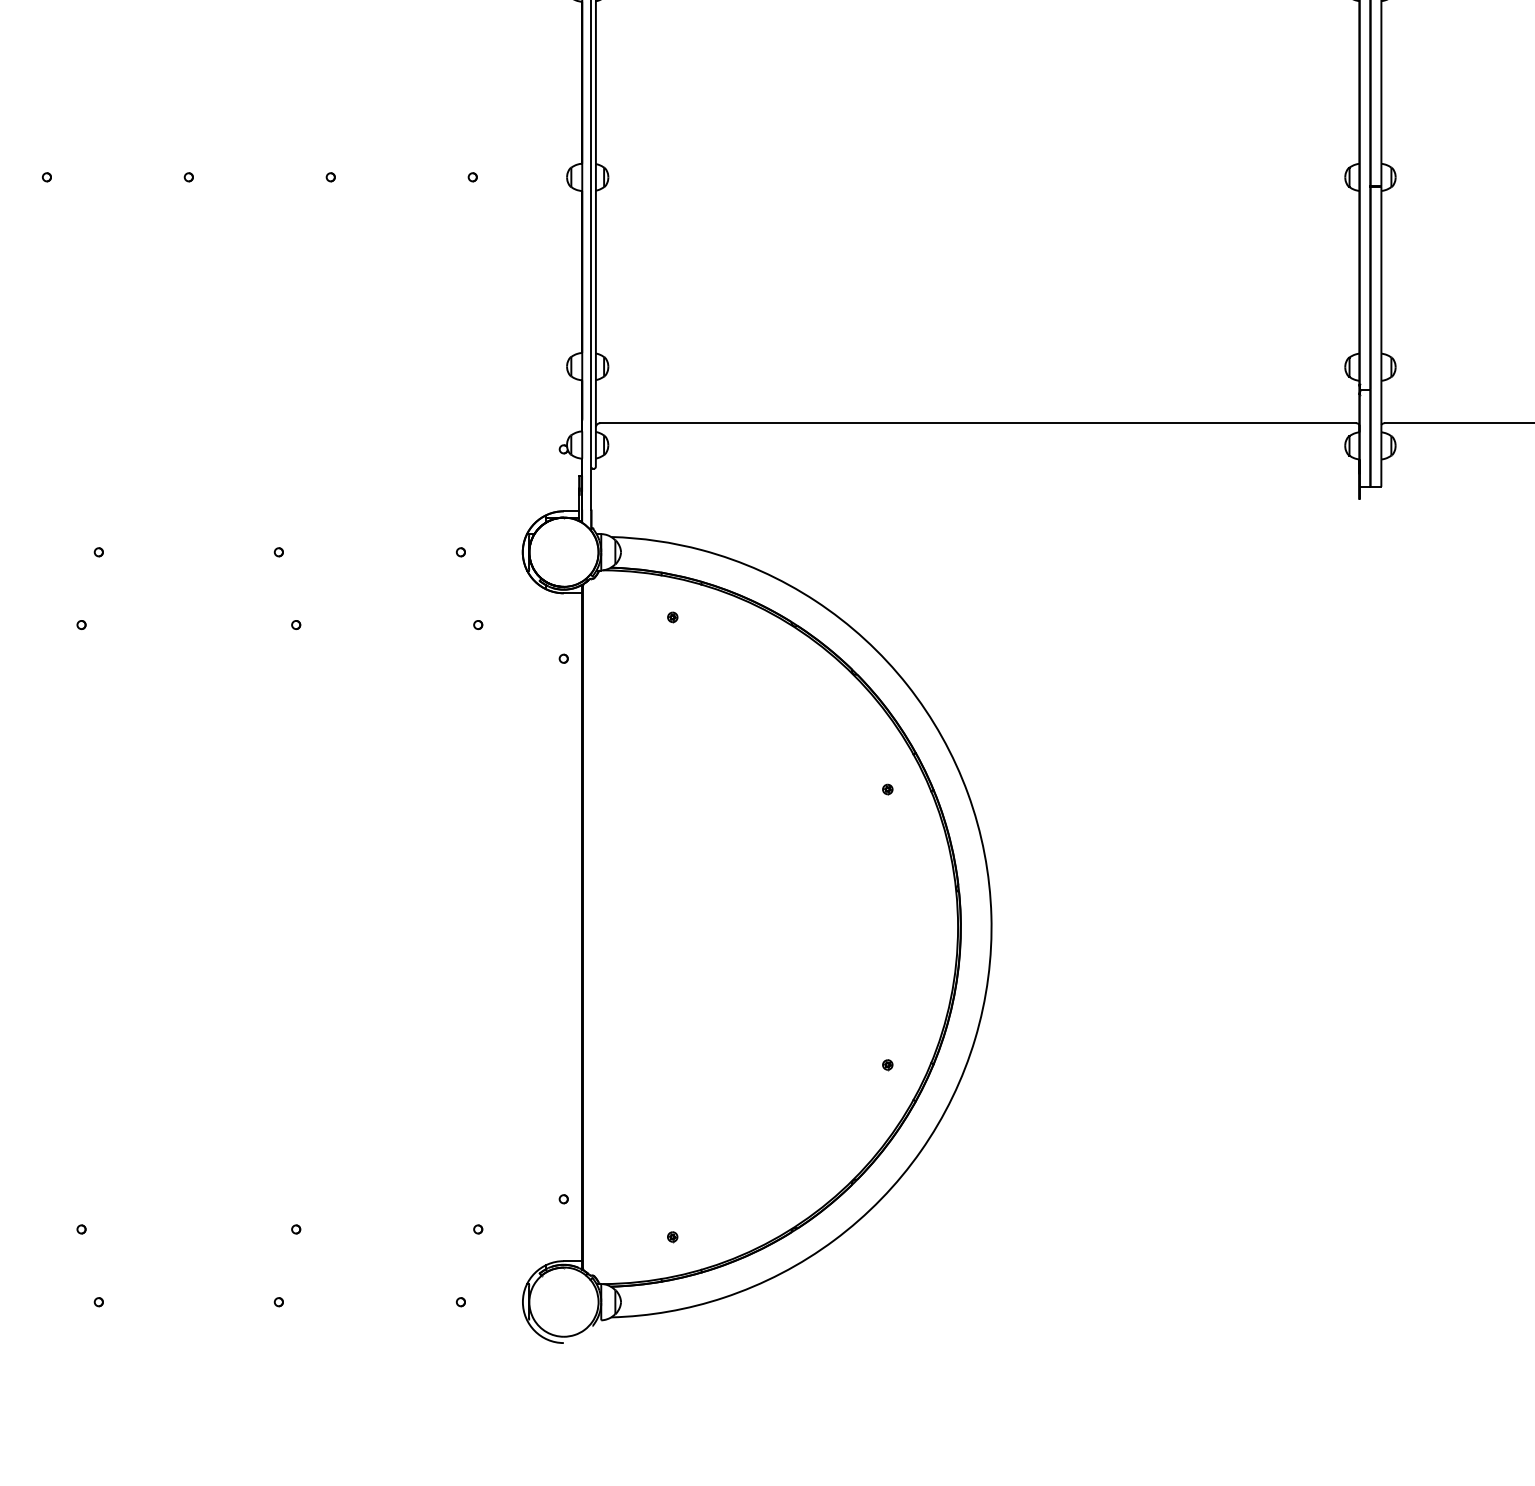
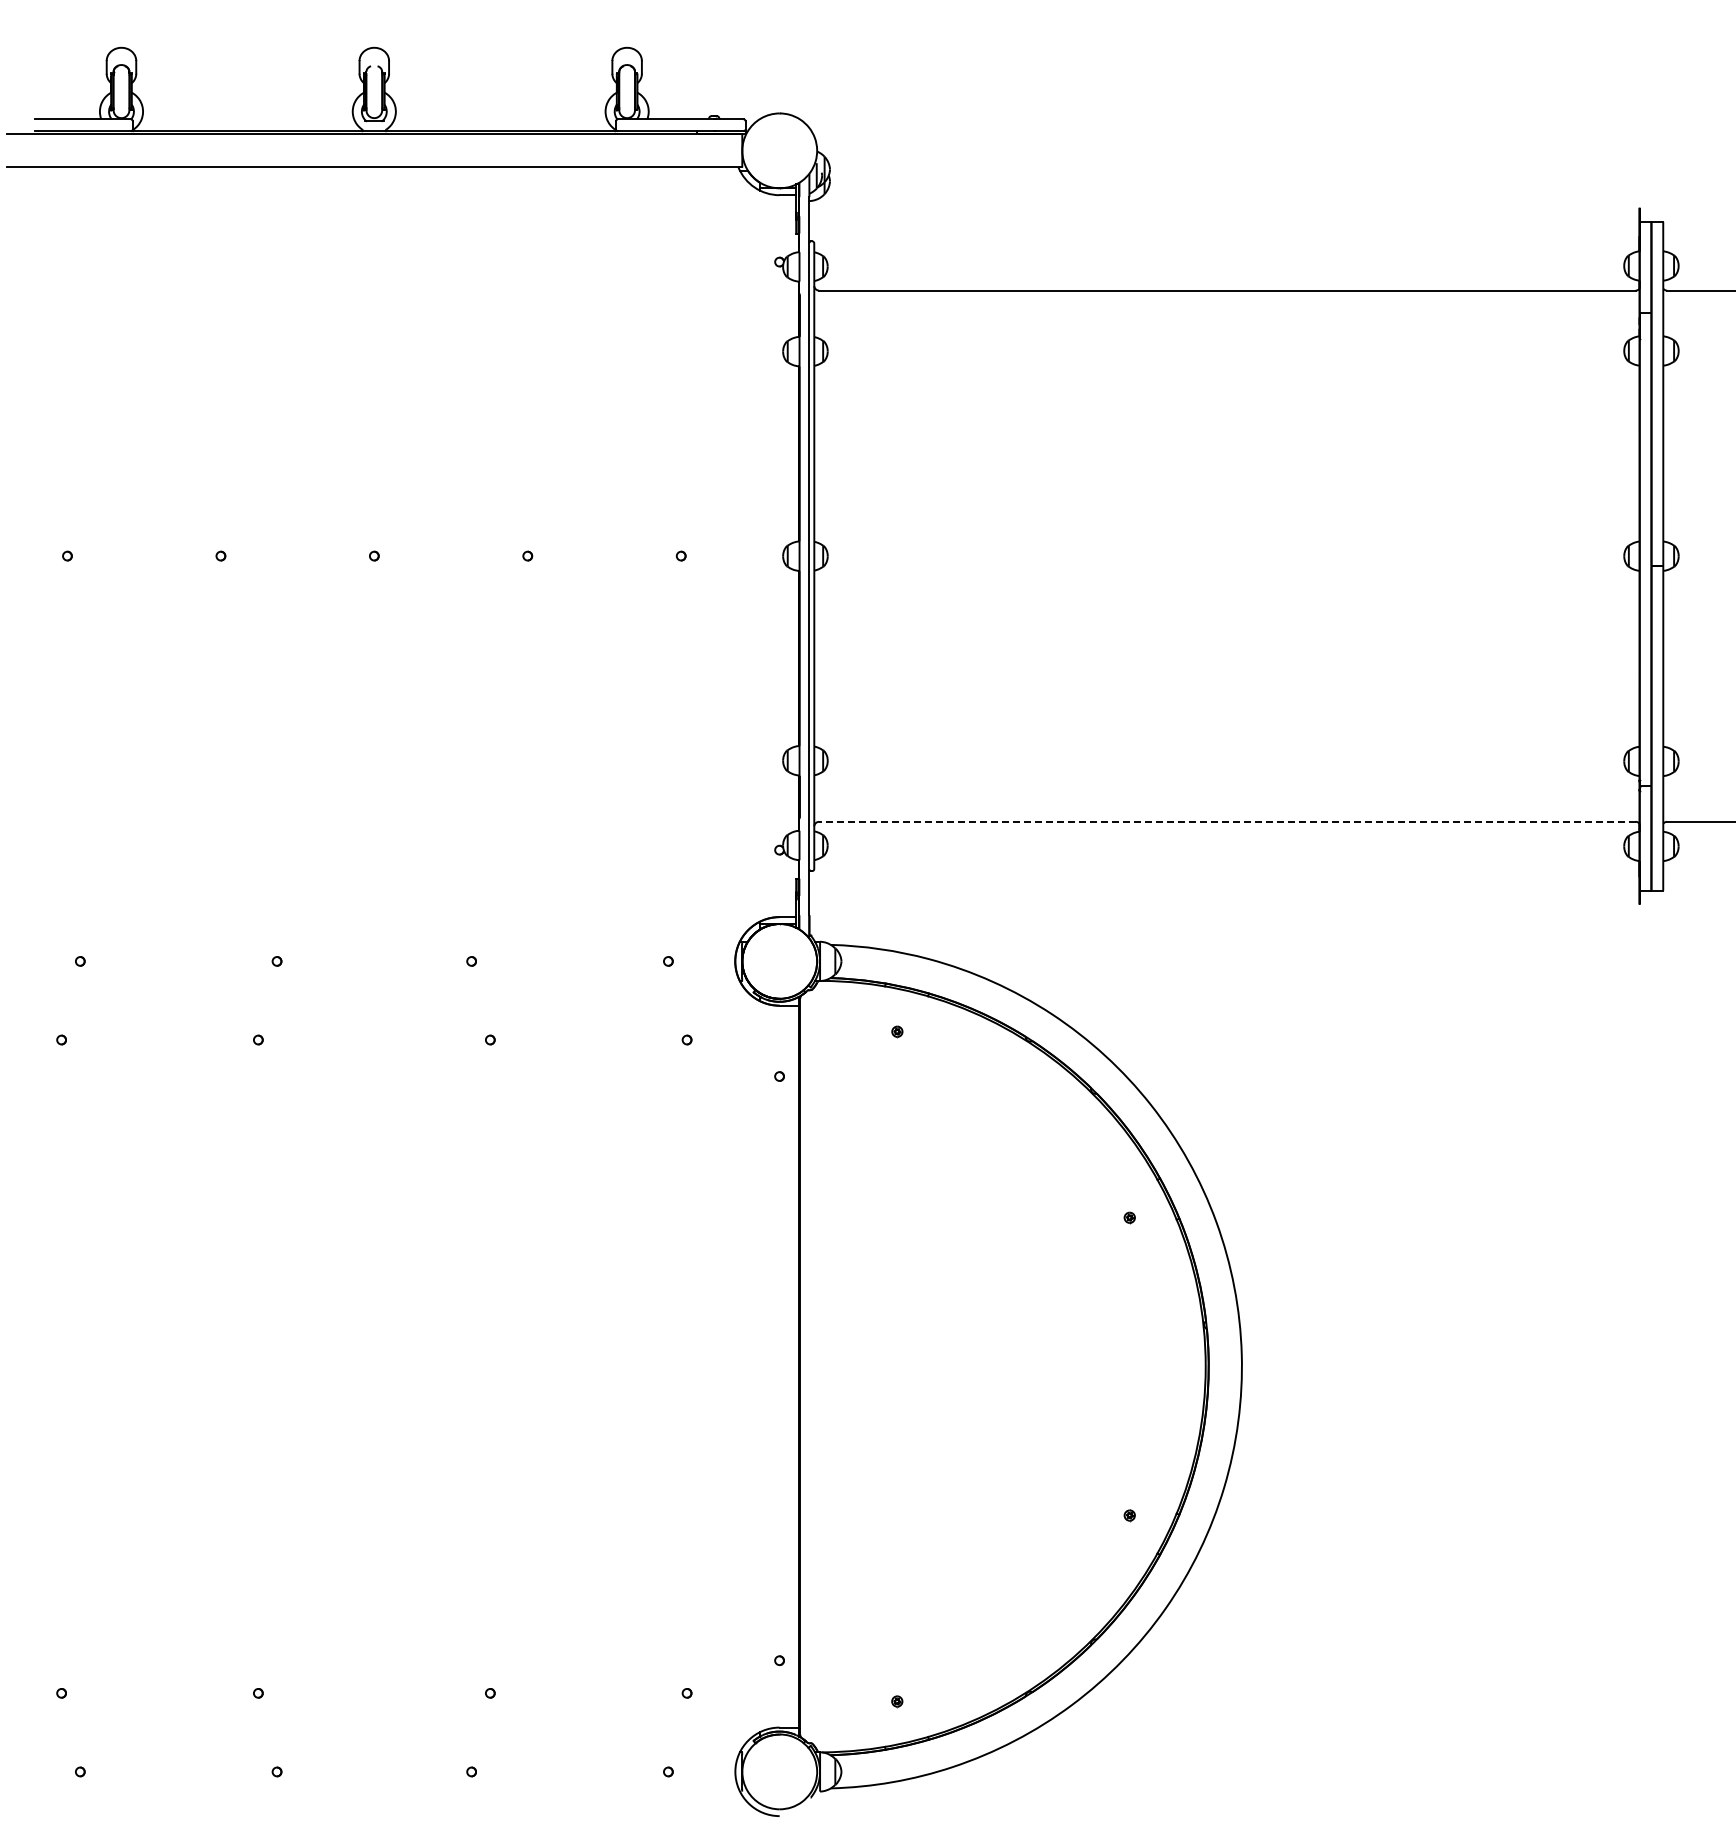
line: (977, 422) -> (1226, 821), solid -> dashed

